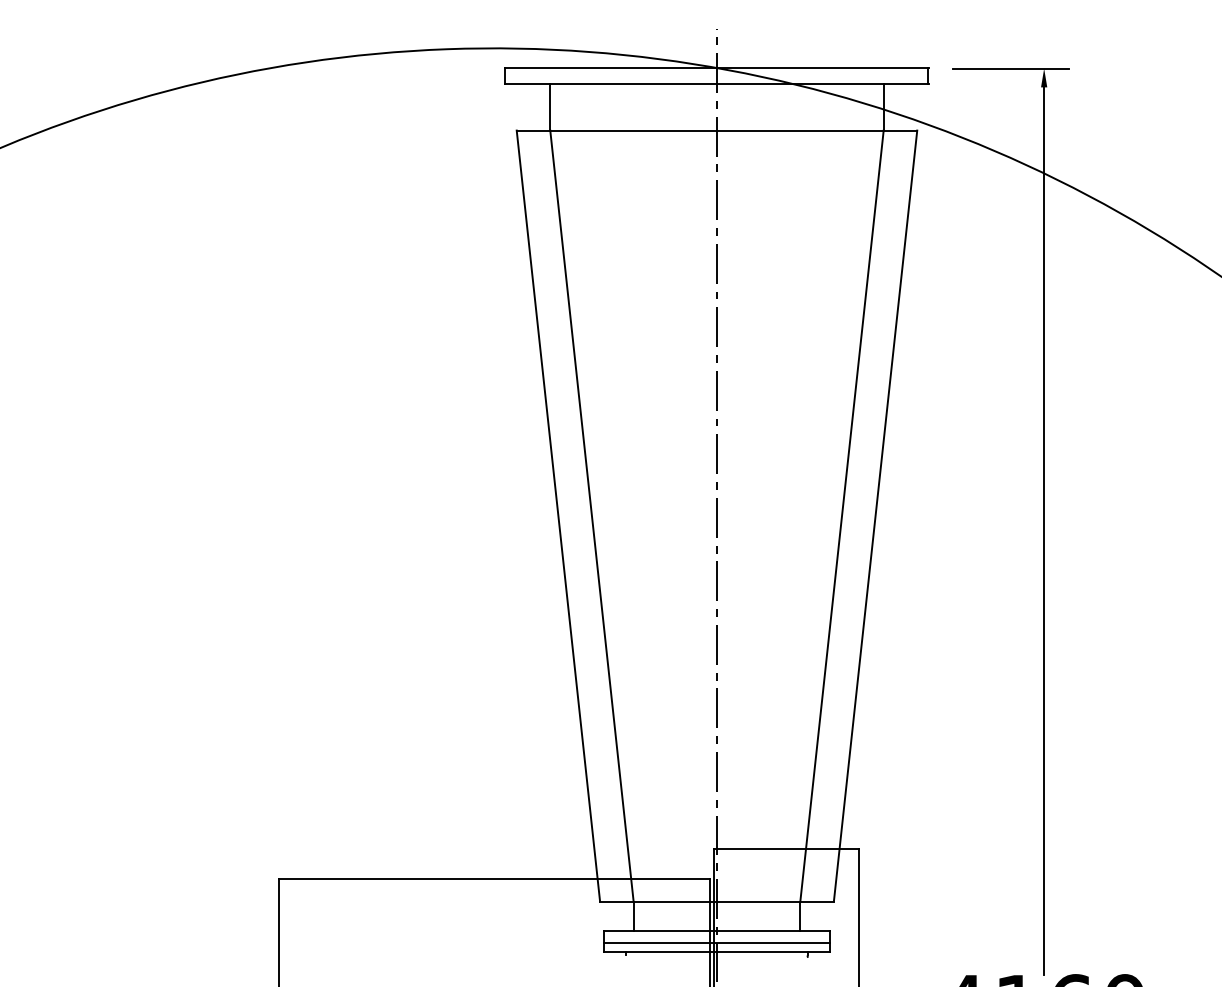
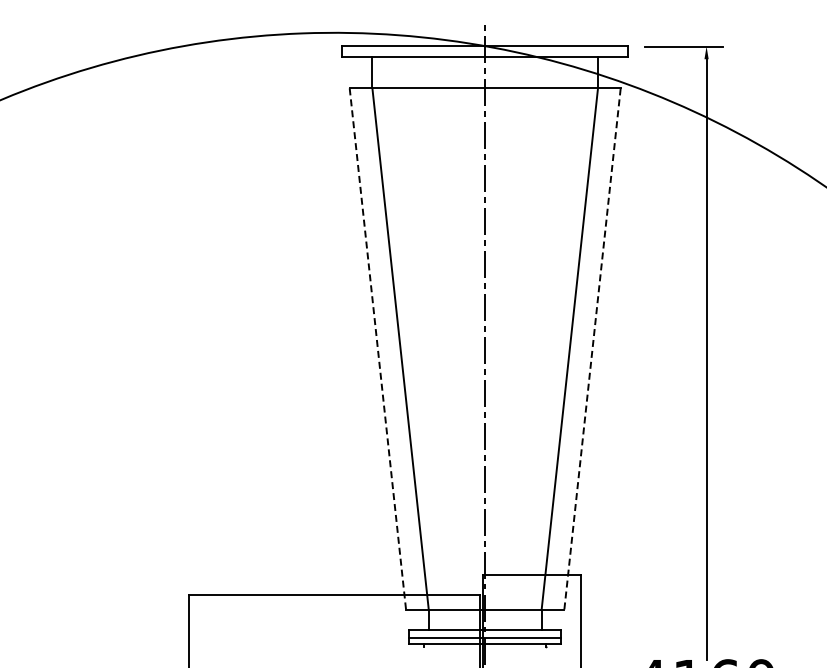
line: (557, 516) -> (377, 349), solid -> dashed
line: (875, 516) -> (592, 349), solid -> dashed

